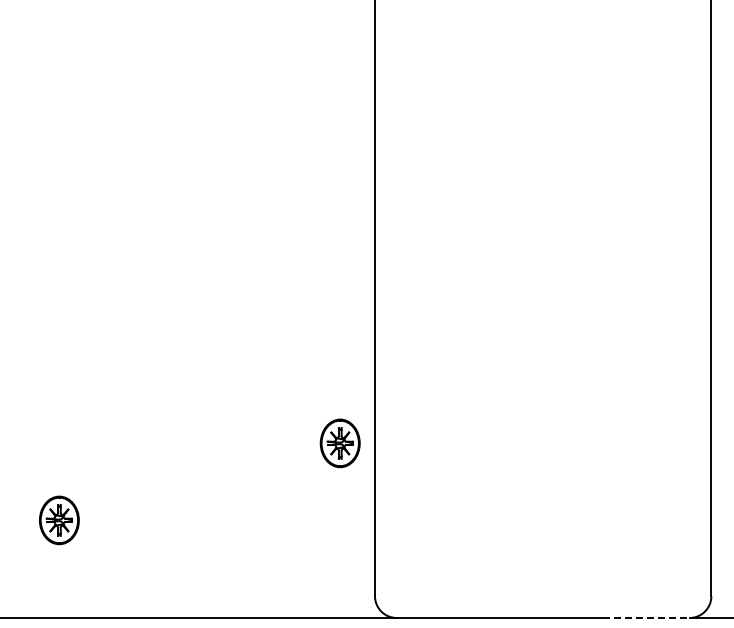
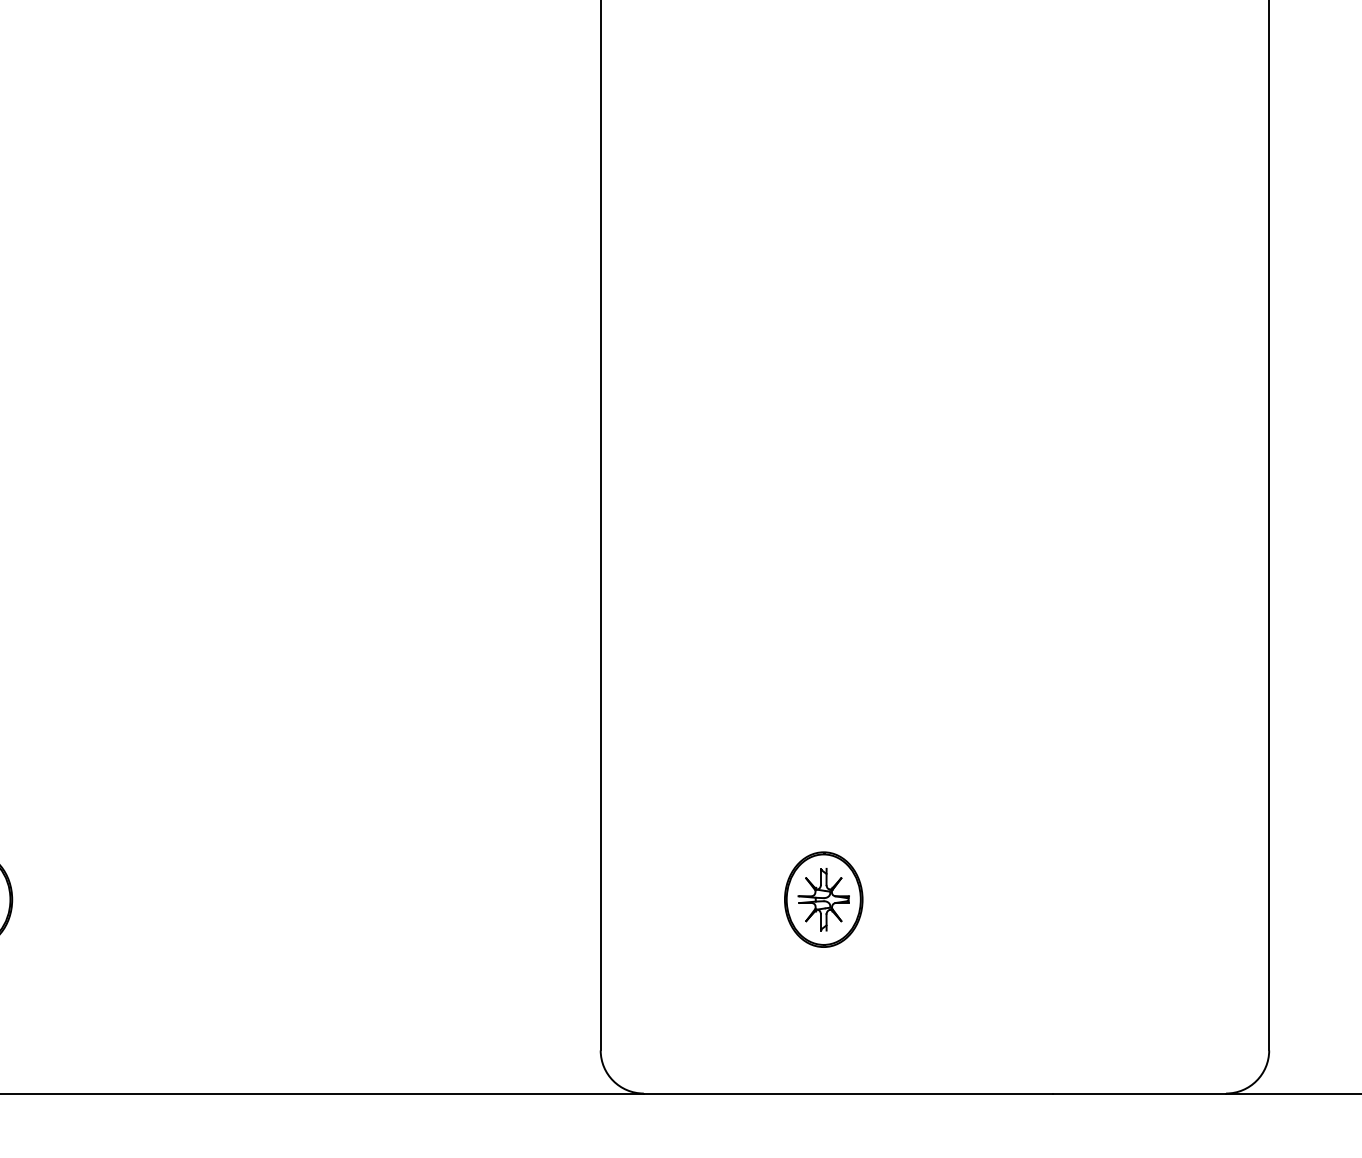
part: (339, 443) -> (822, 899), moved
line: (646, 617) -> (1140, 1092), dashed -> solid

